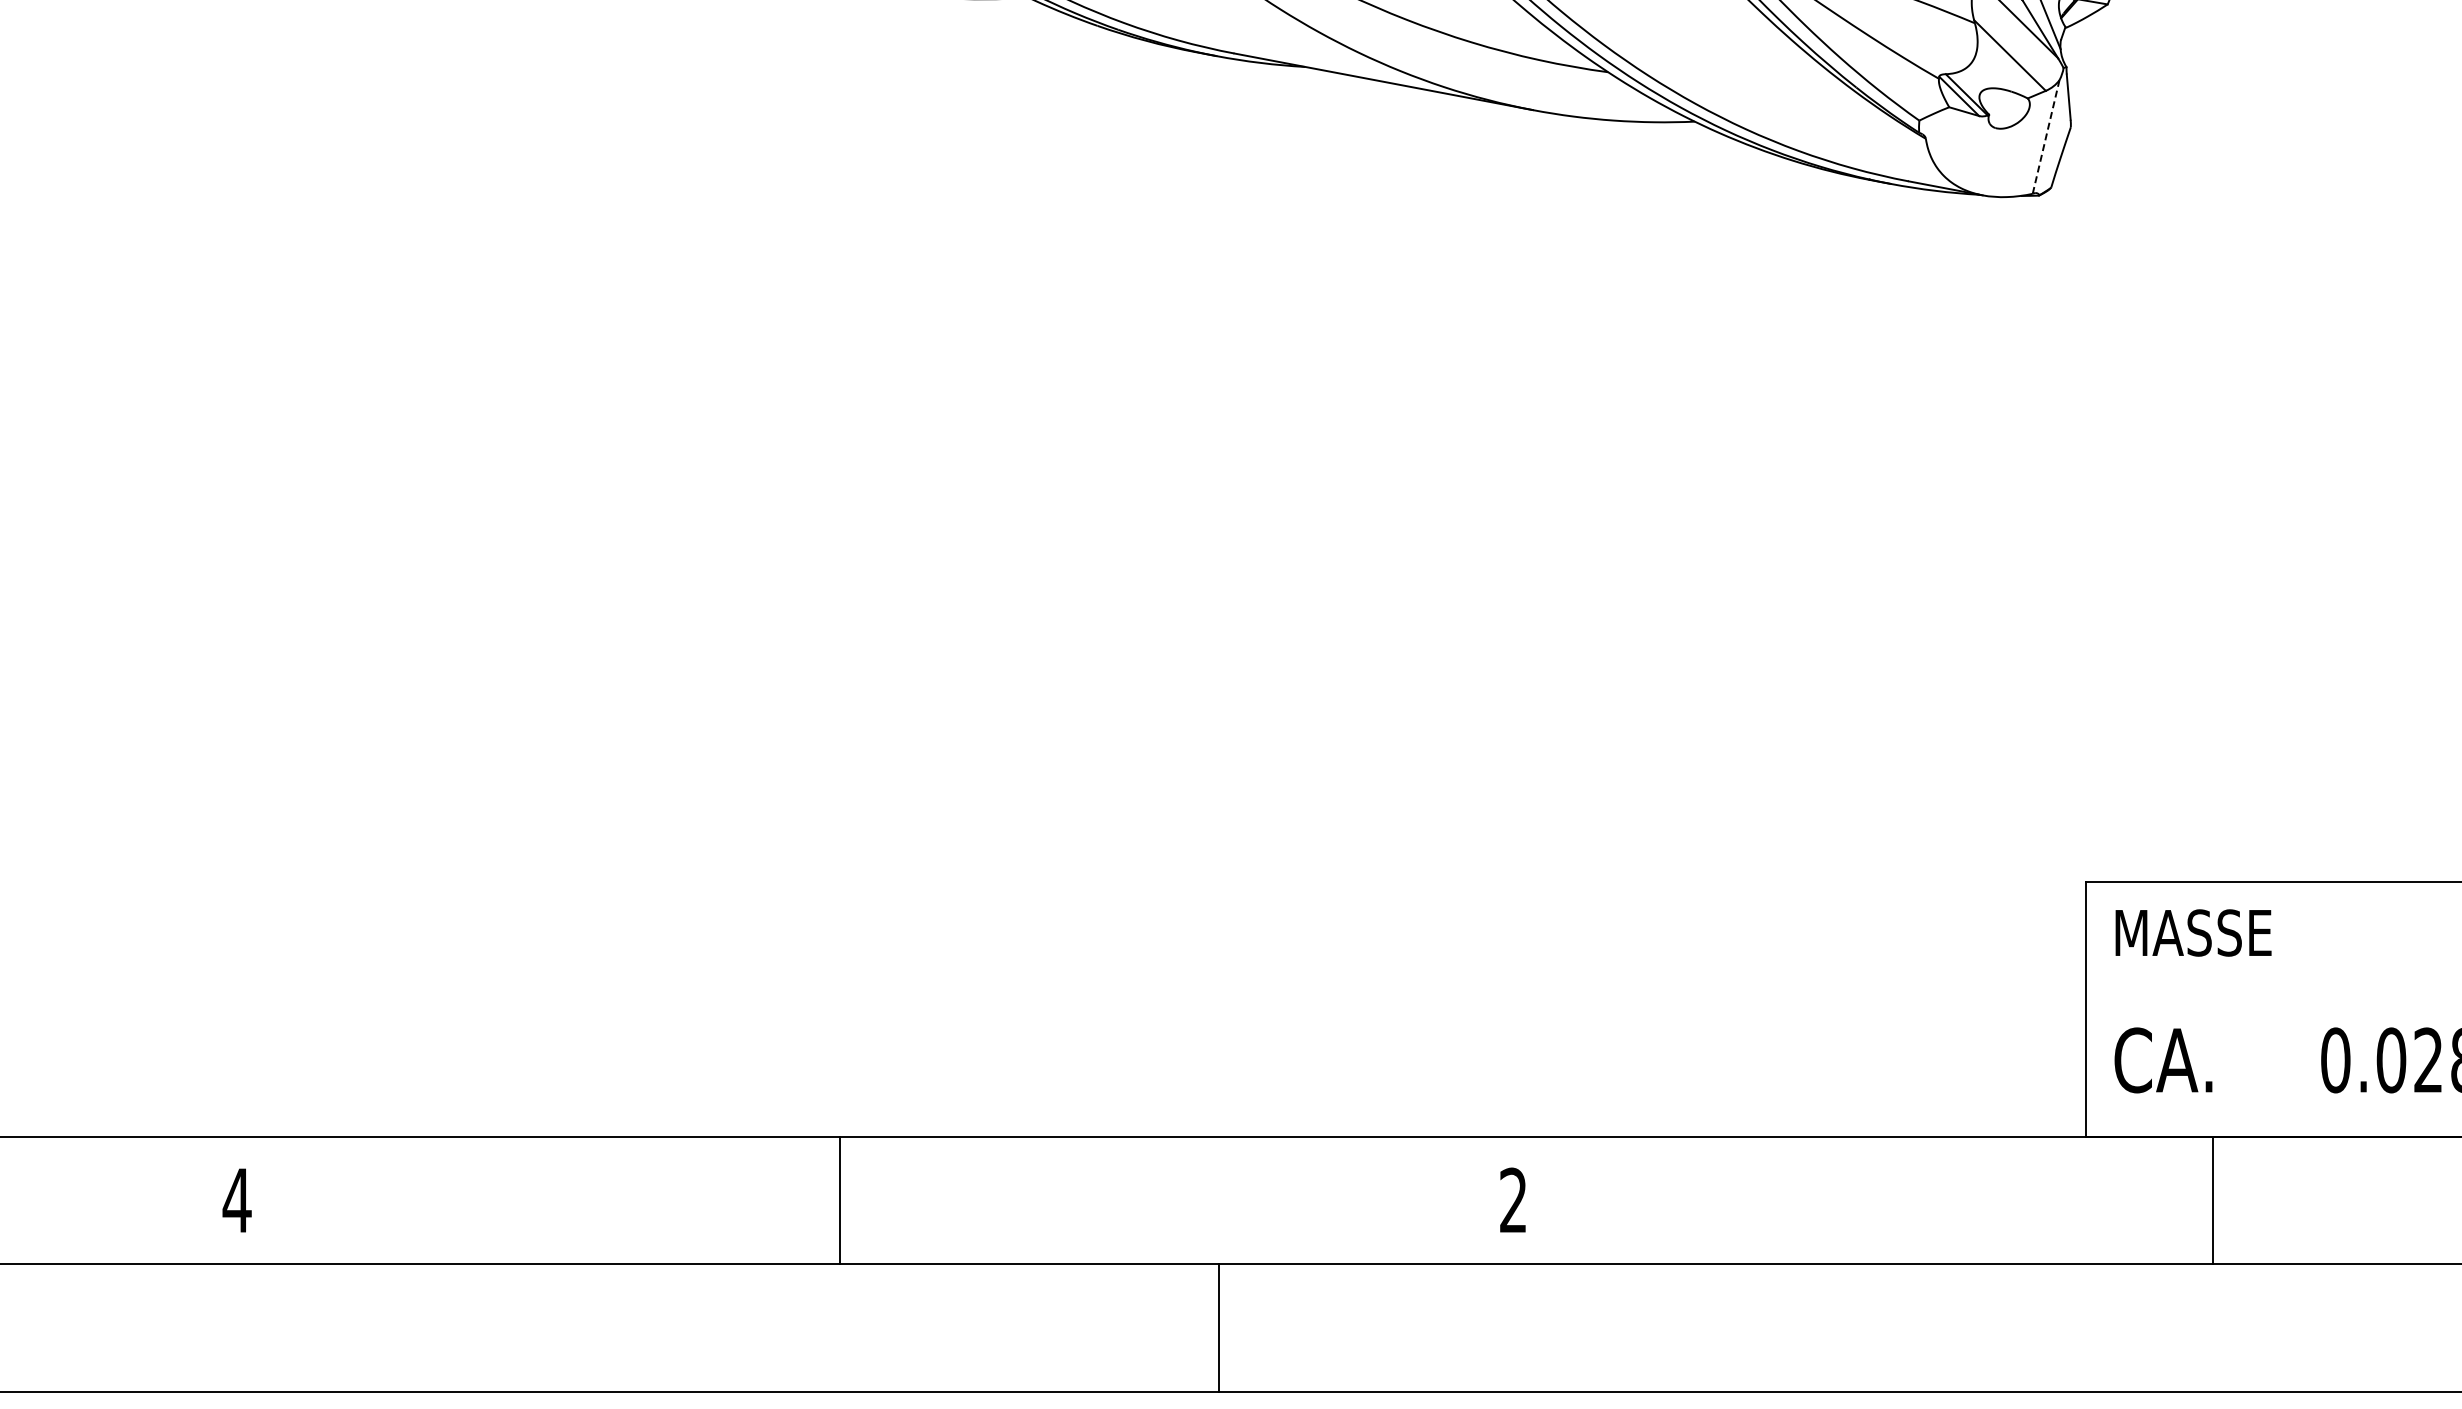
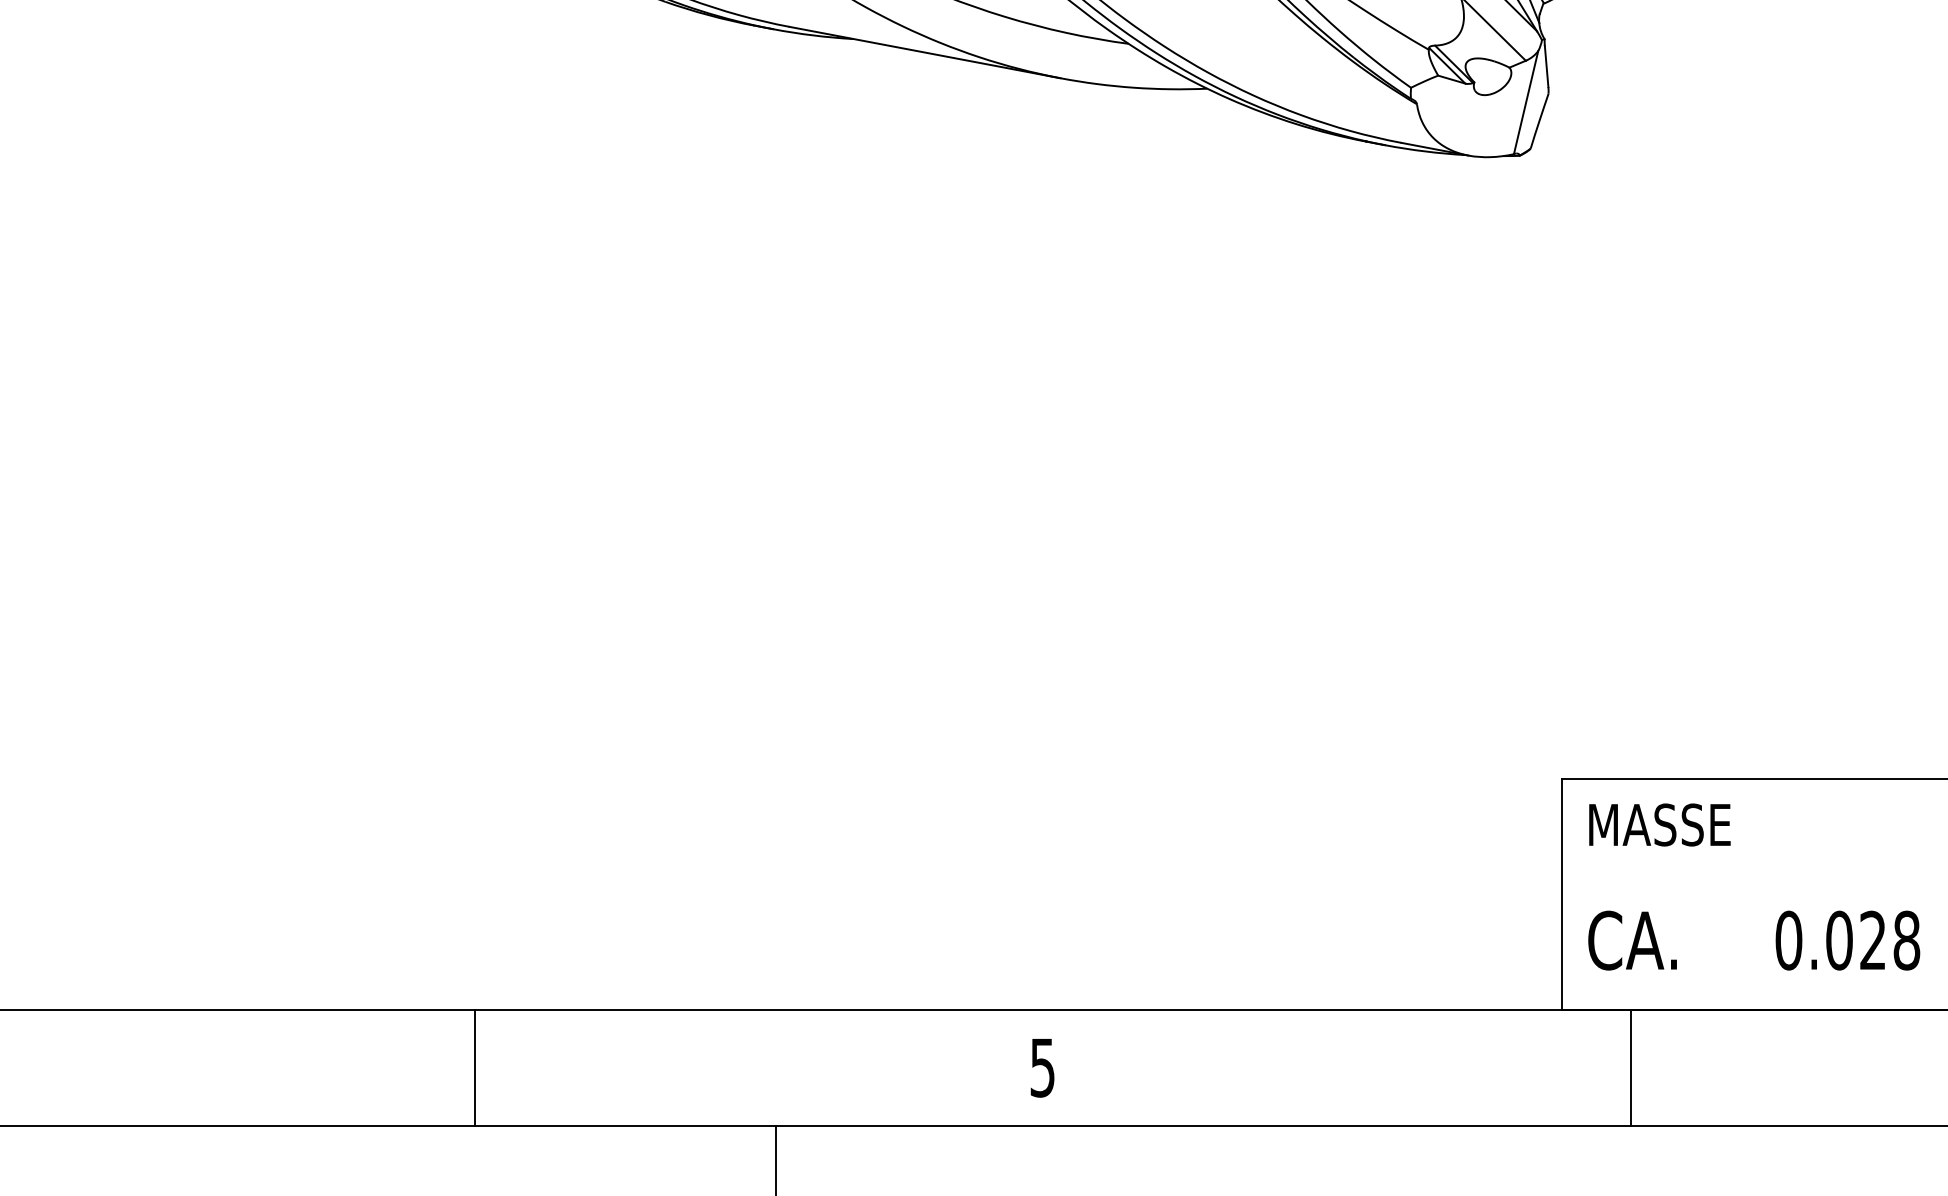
line: (2046, 136) -> (1526, 102), dashed -> solid
line: (839, 1200) -> (474, 1067), moved
text: (1513, 1200) -> (1042, 1067), 2 -> 5
line: (2212, 1200) -> (1630, 1067), moved

